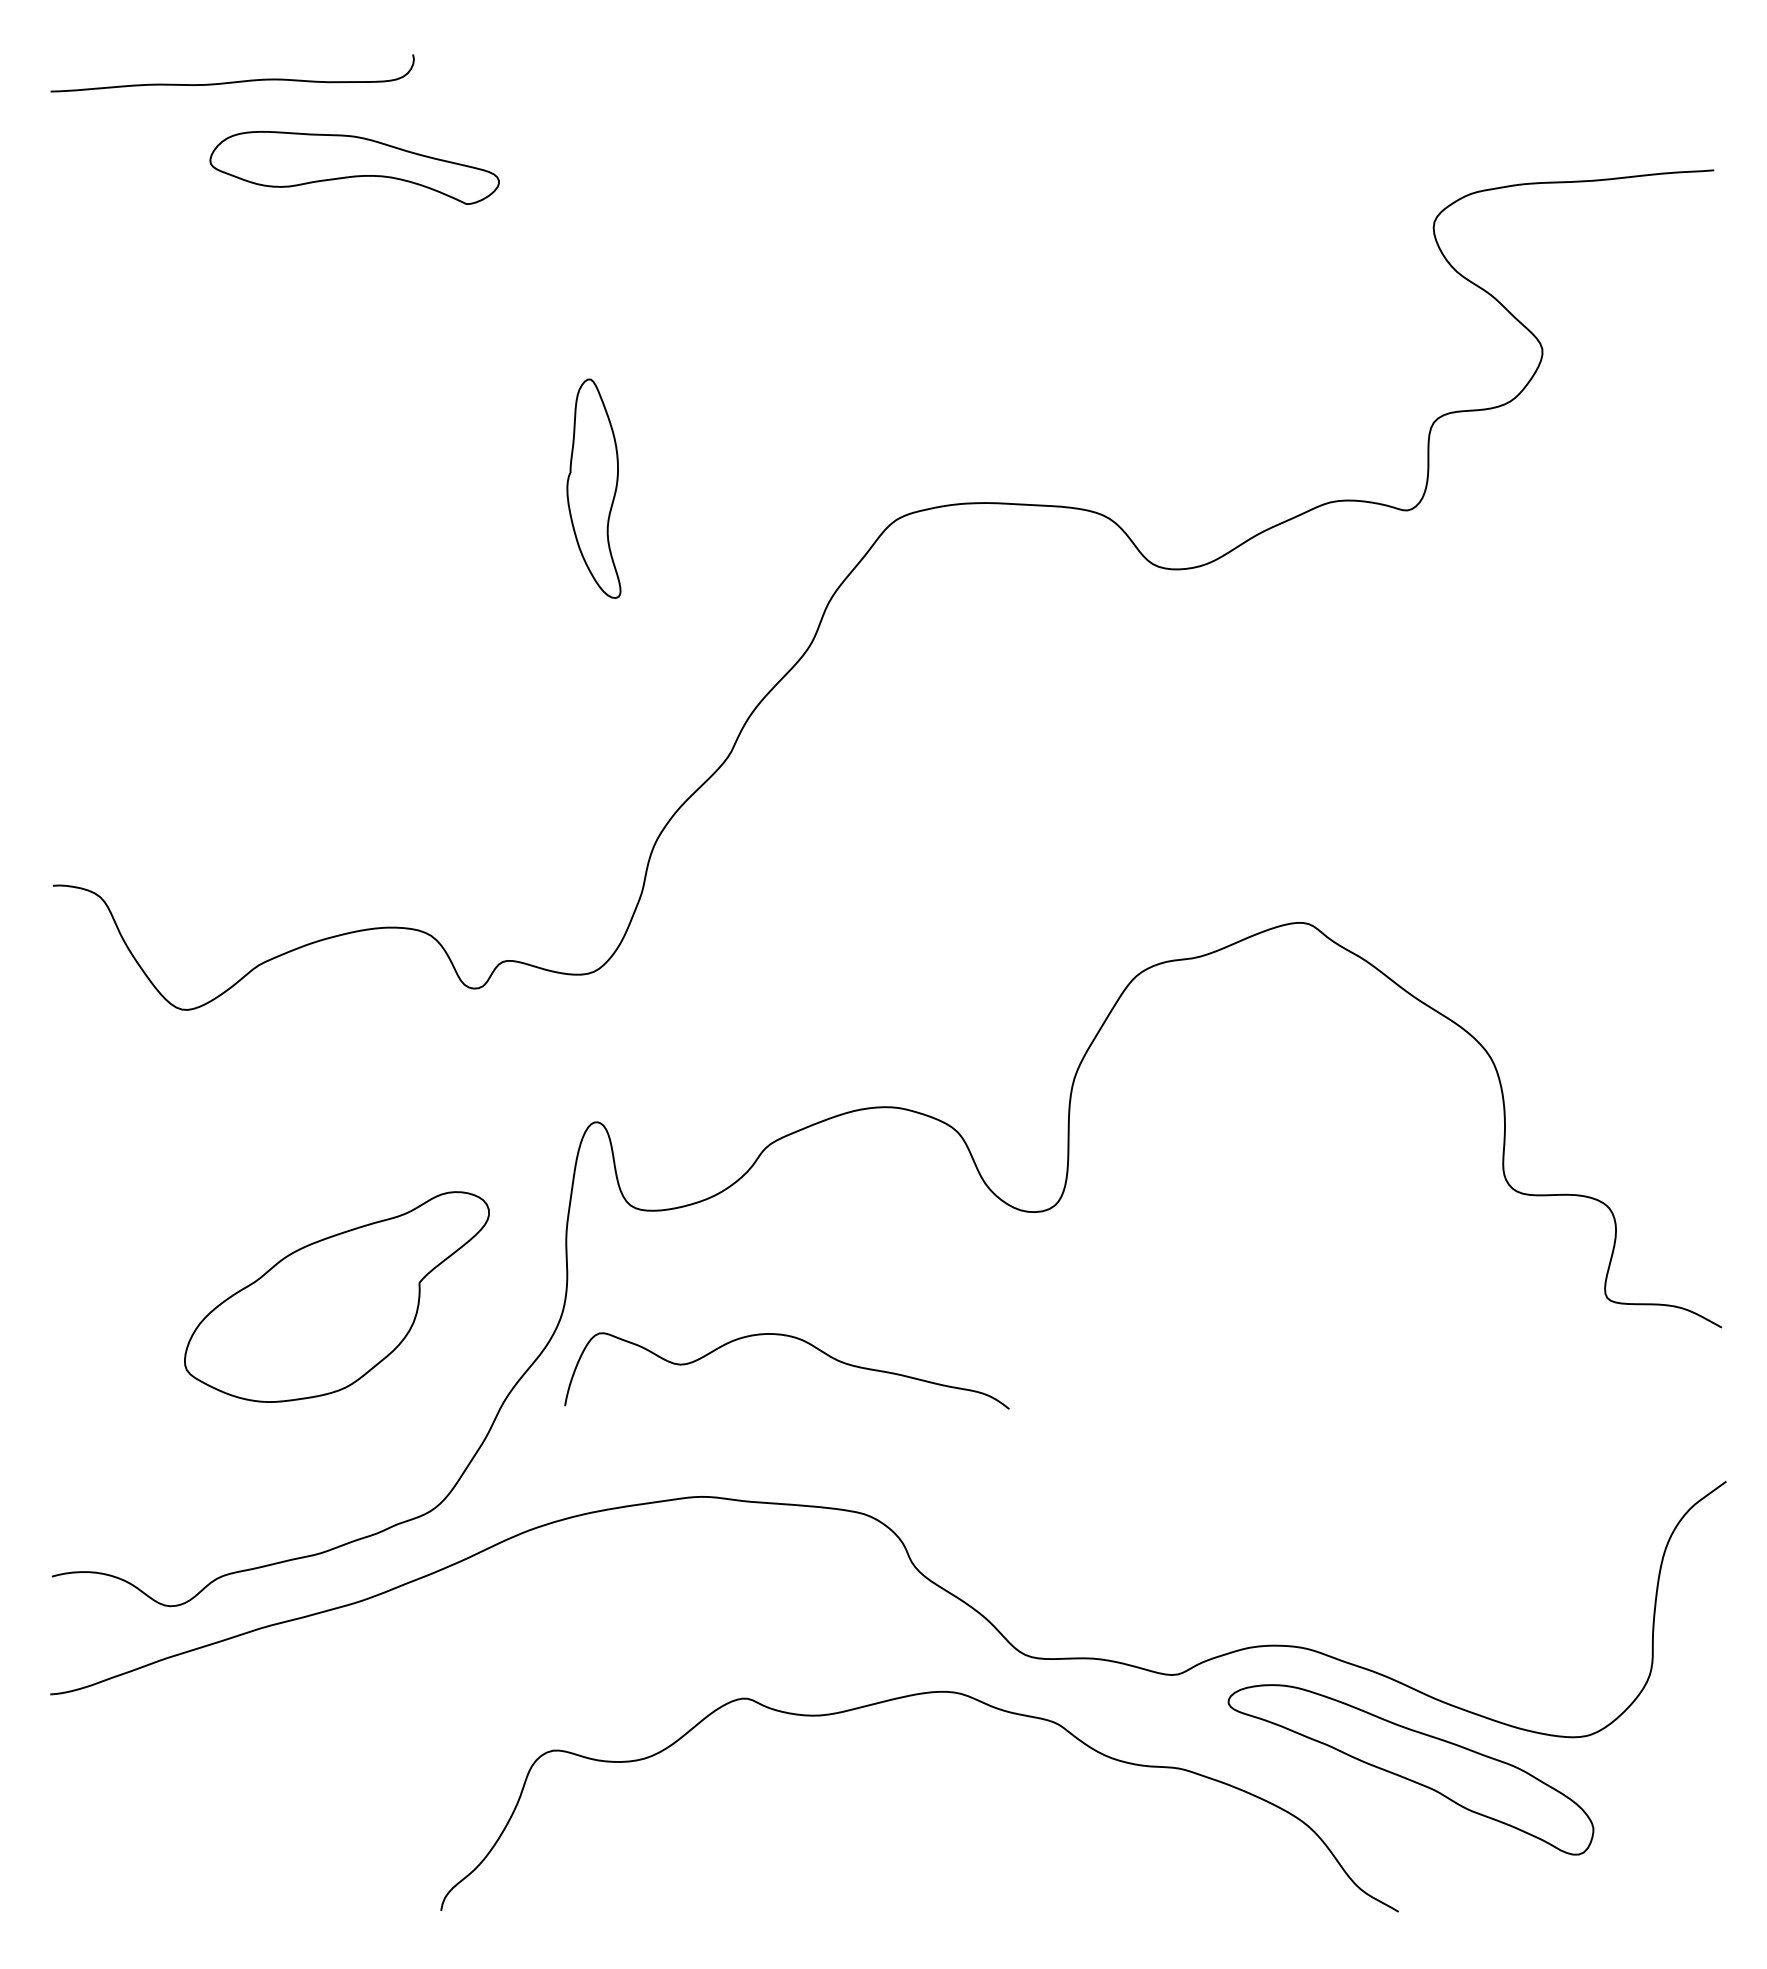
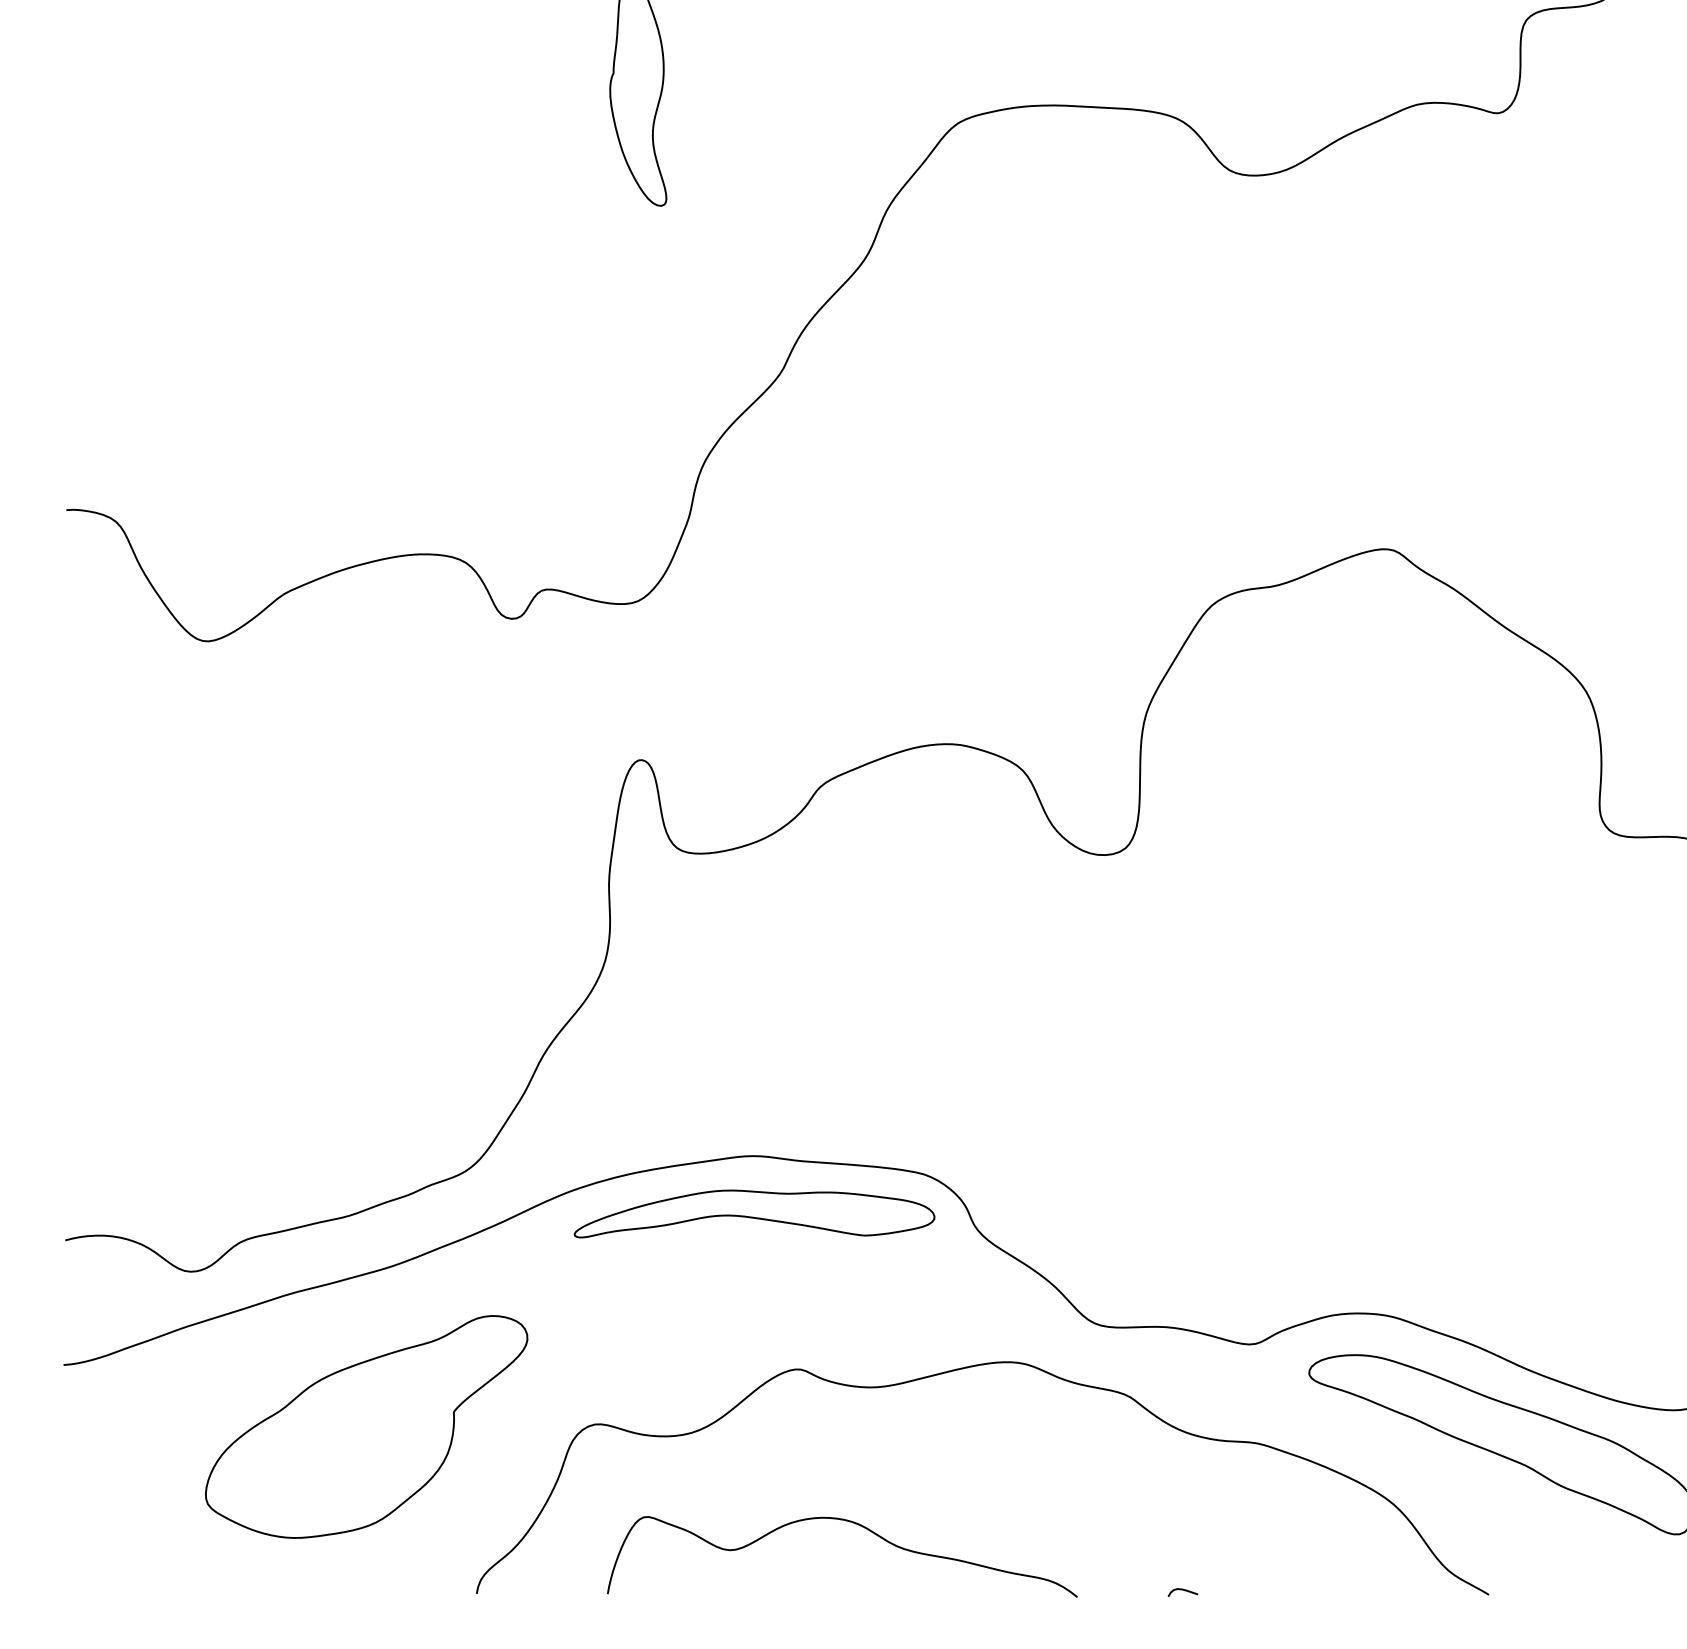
part: (336, 1296) -> (366, 1426), moved
curve: (799, 1340) -> (855, 1524), moved
part: (703, 1551) -> (754, 1213), added
curve: (1108, 1907) -> (1182, 1590), added

